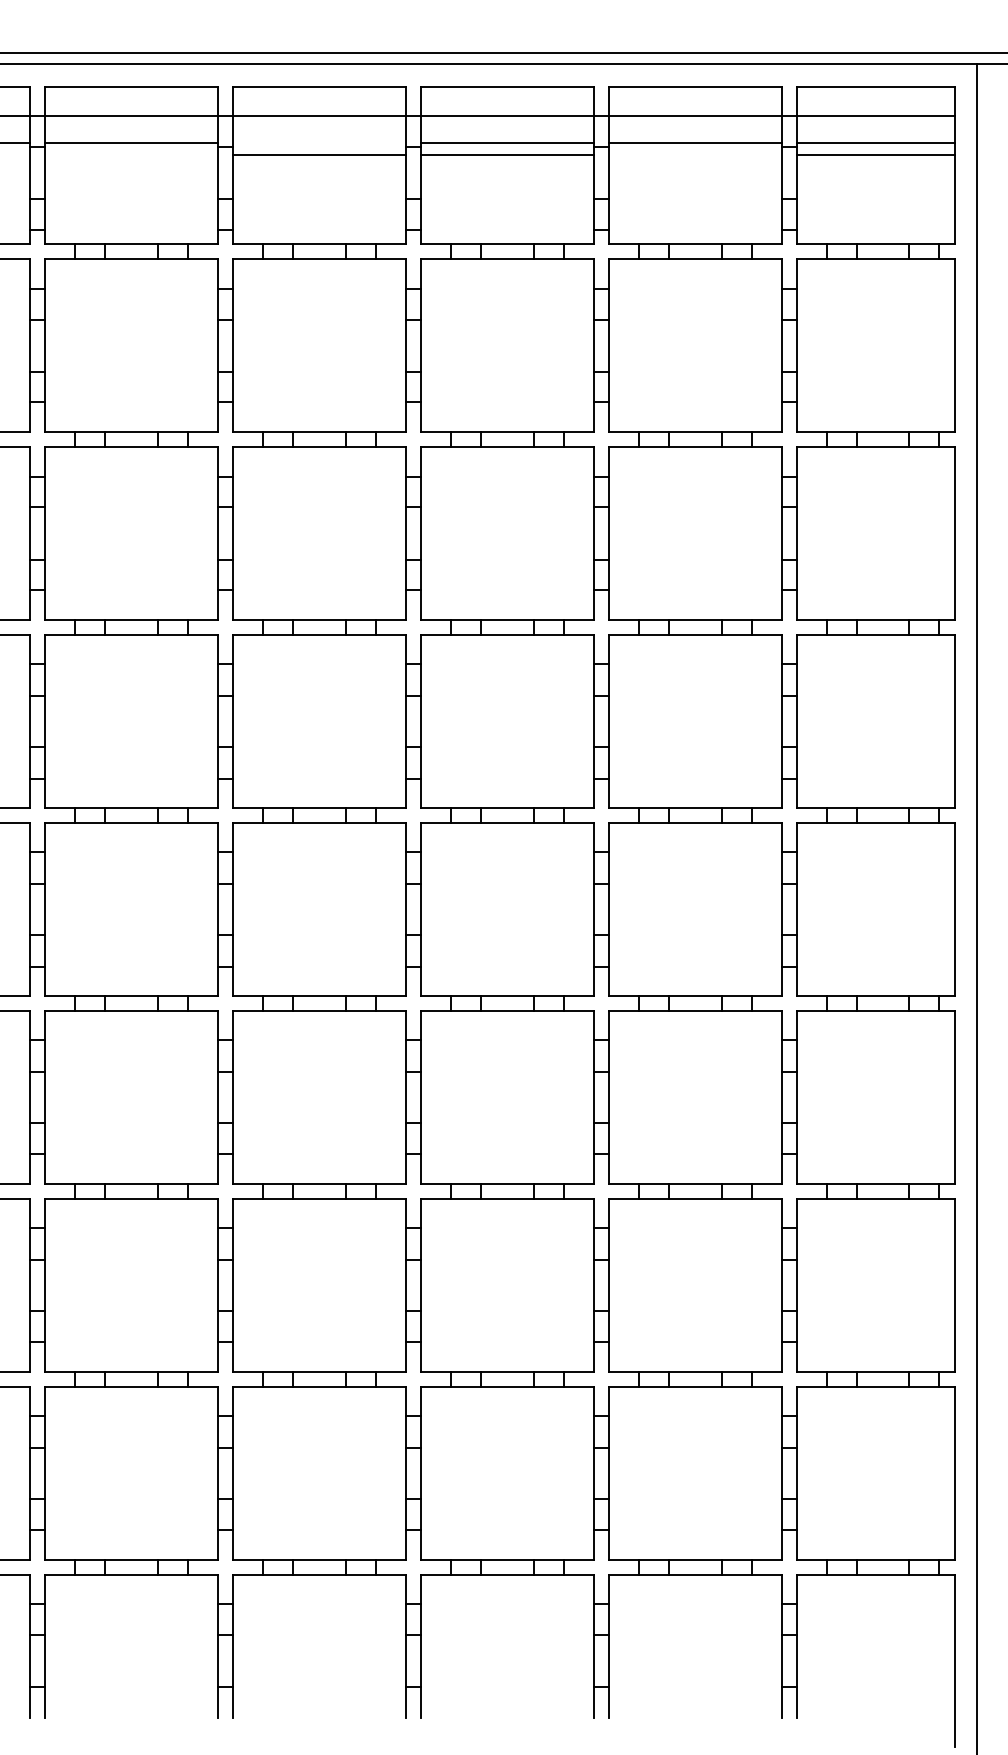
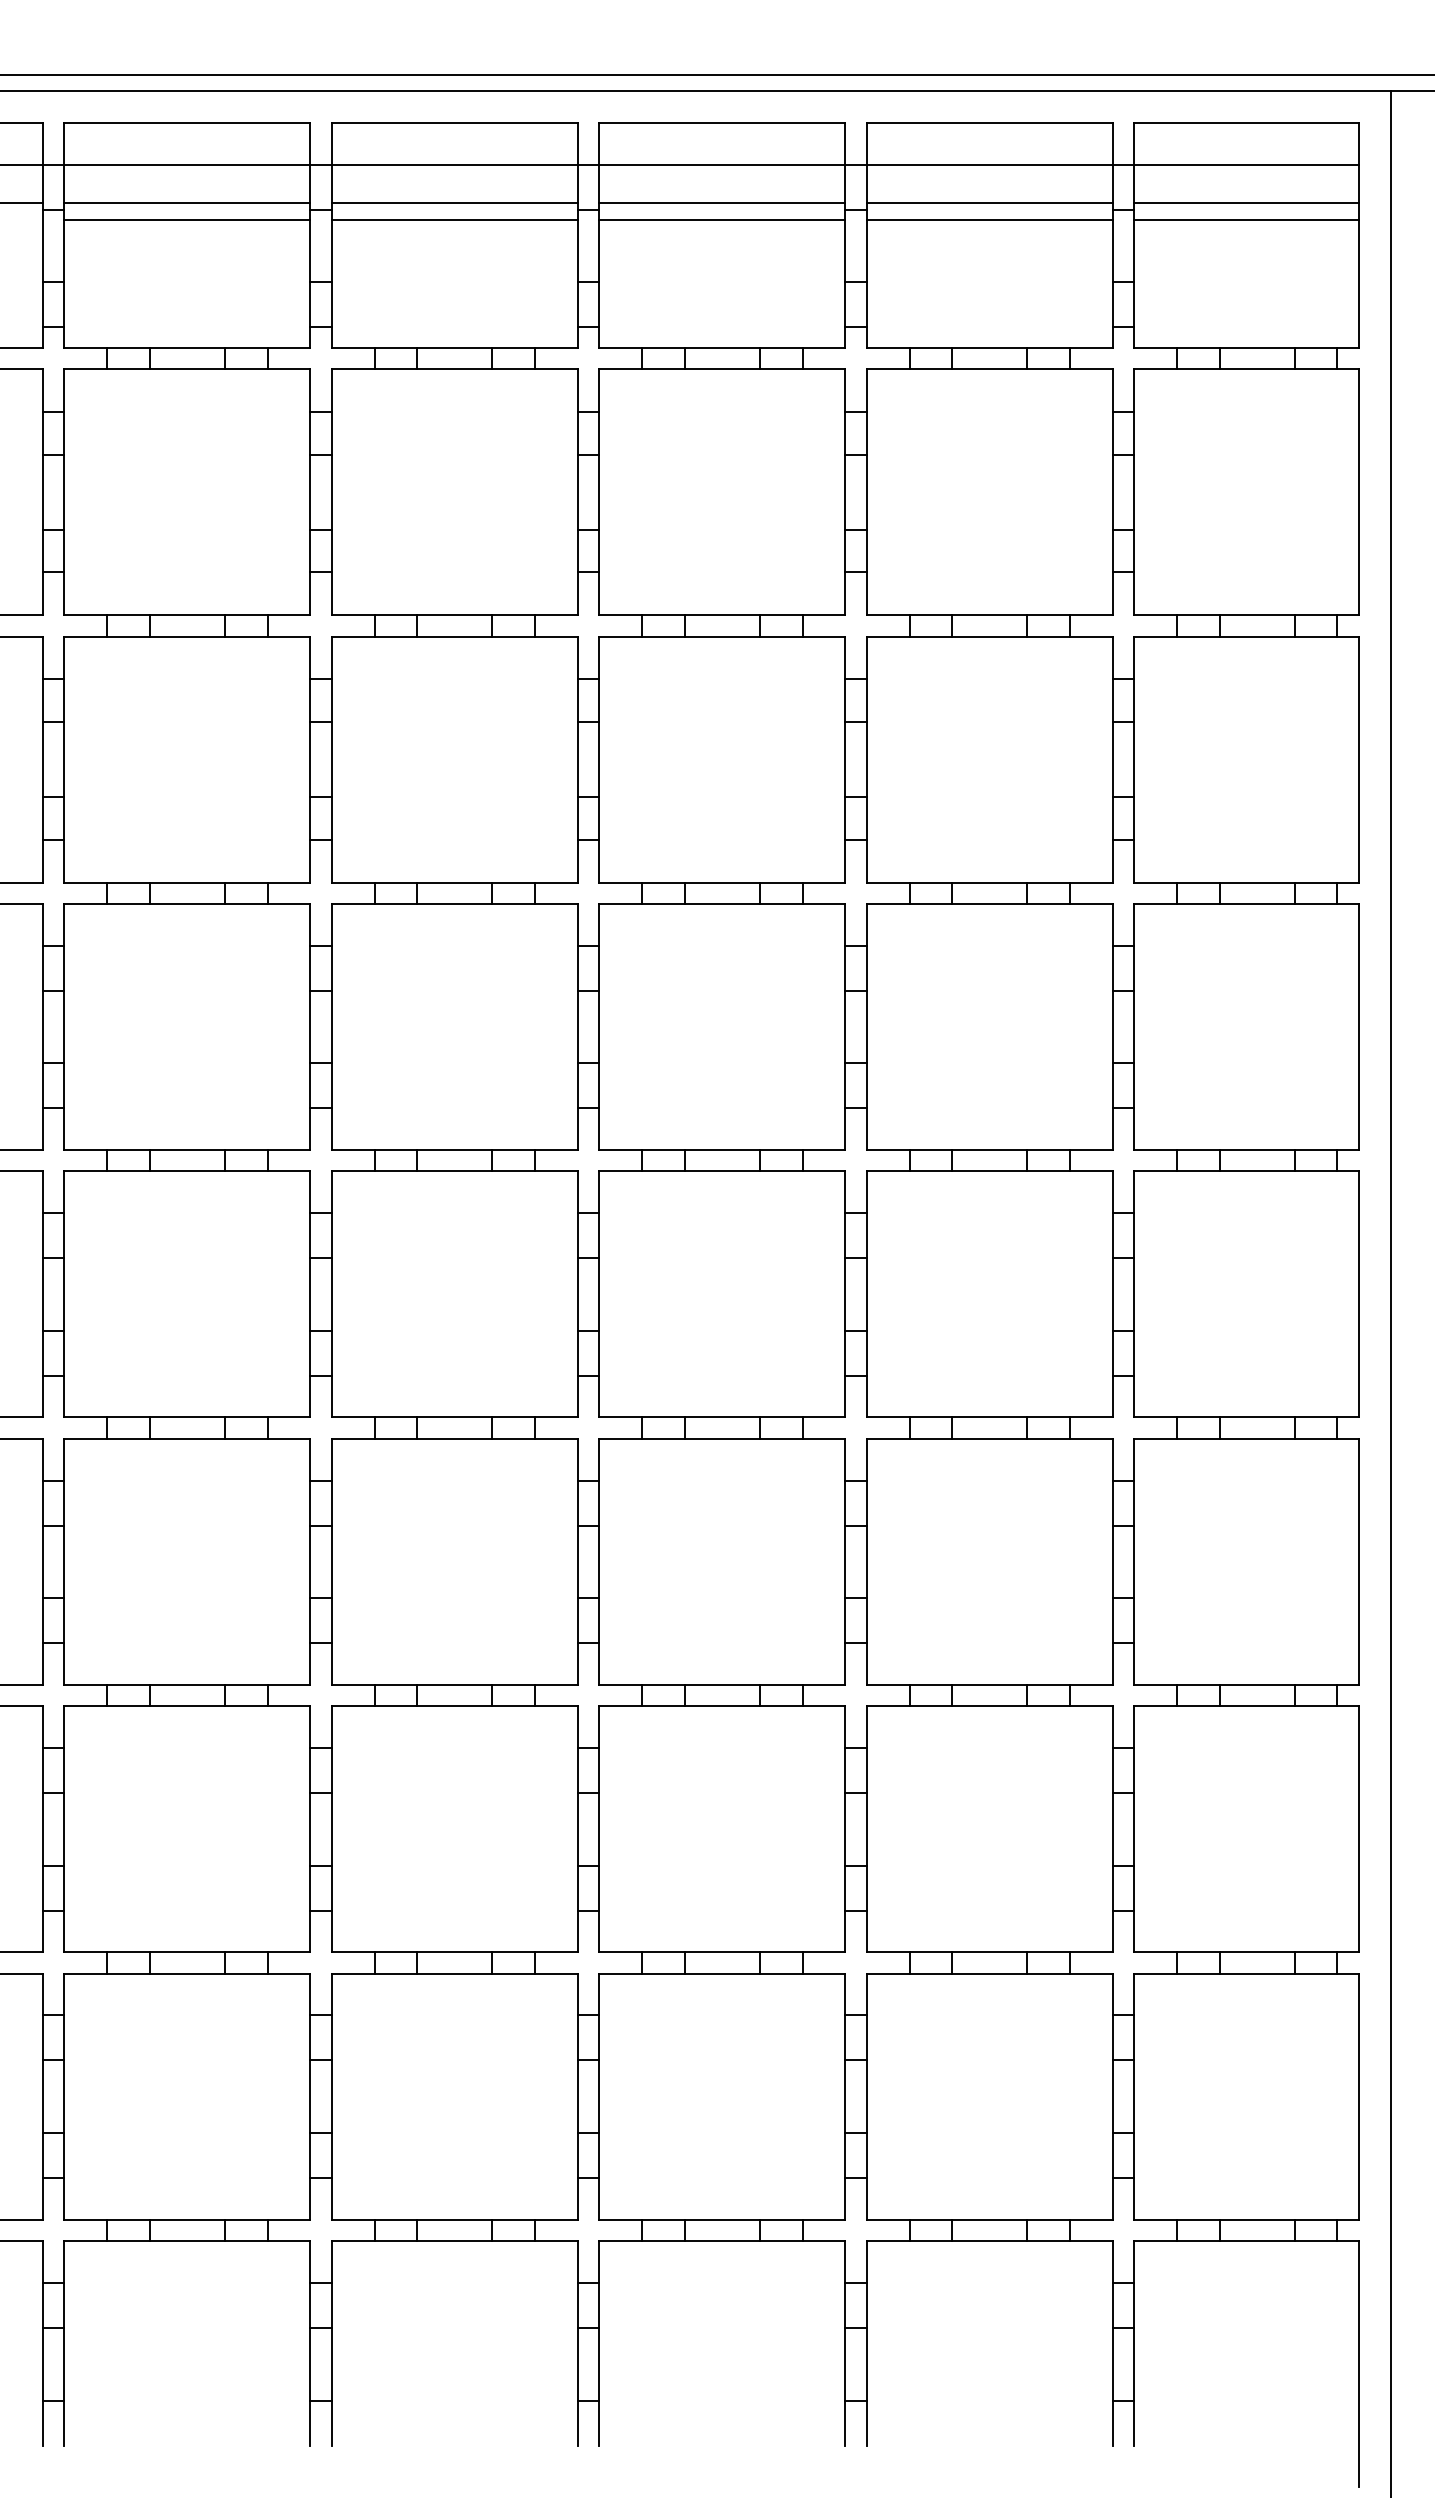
line: (319, 143) -> (454, 203), added
line: (131, 154) -> (187, 219), added
line: (695, 154) -> (989, 219), added

